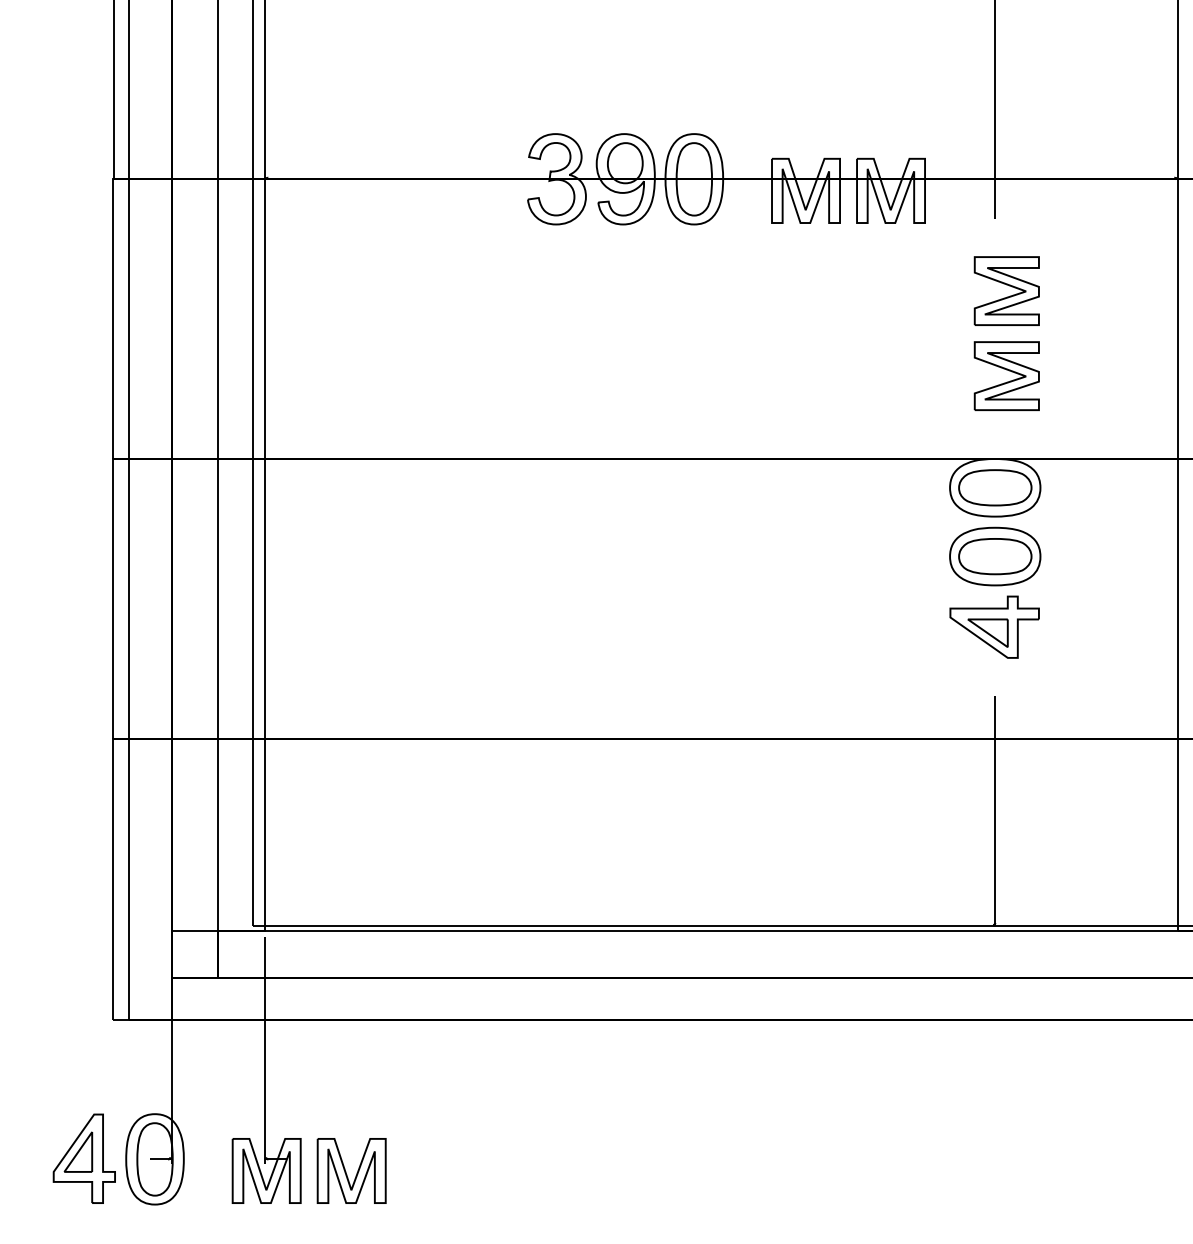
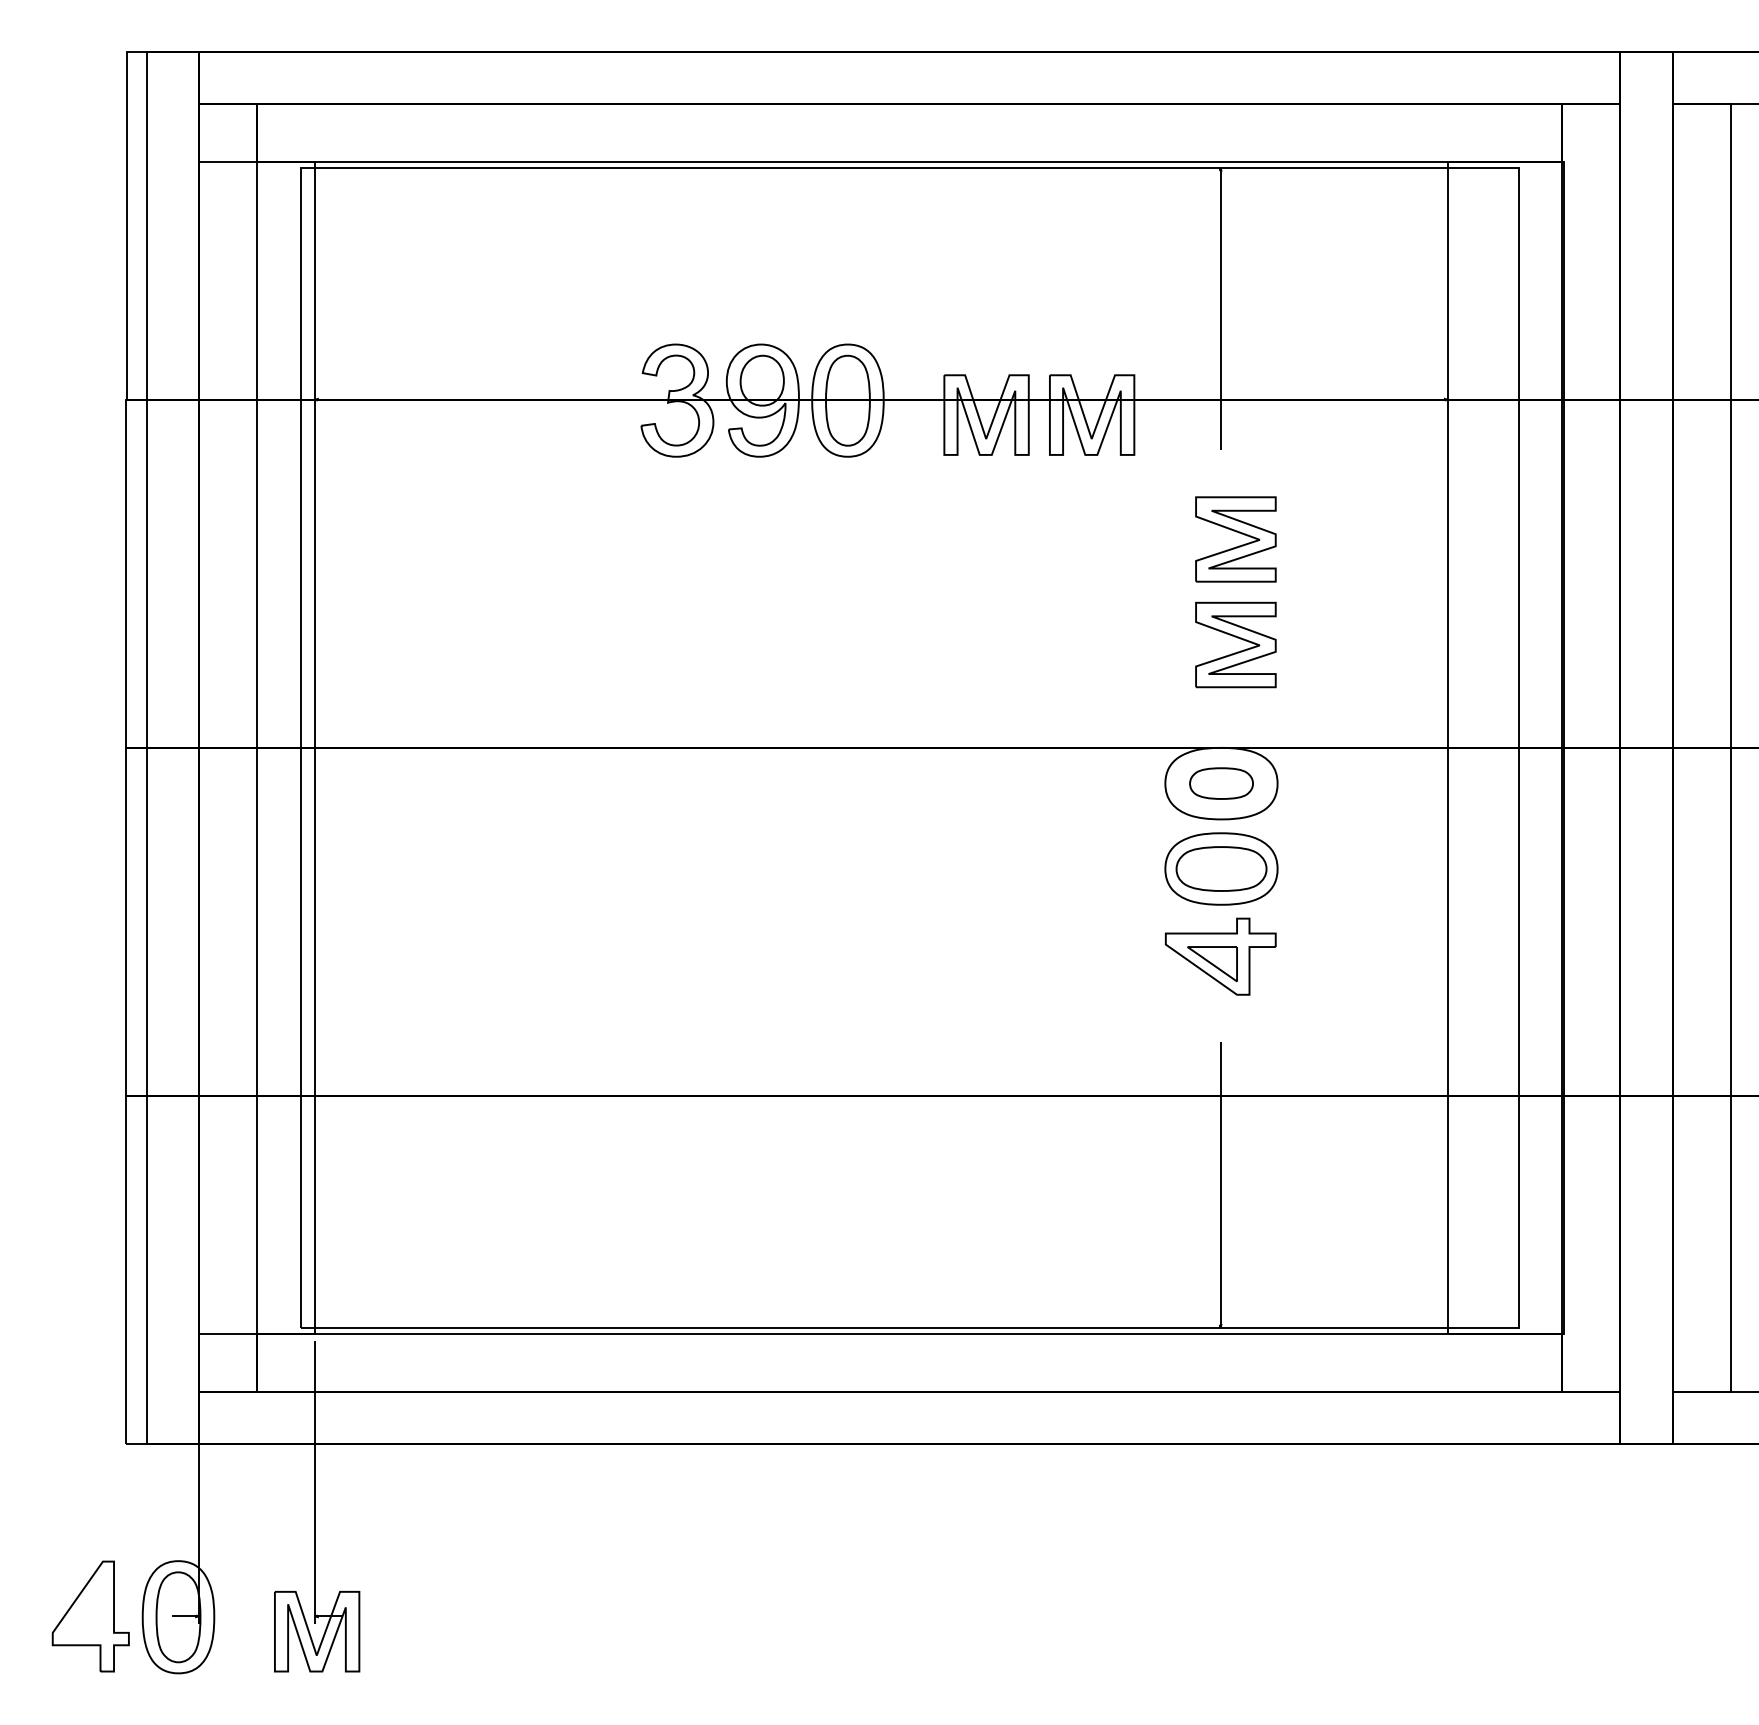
part: (995, 487) -> (1221, 783), size x0.7
part: (78, 1152) -> (83, 1608), removed
part: (346, 1173) -> (416, 1634), removed

